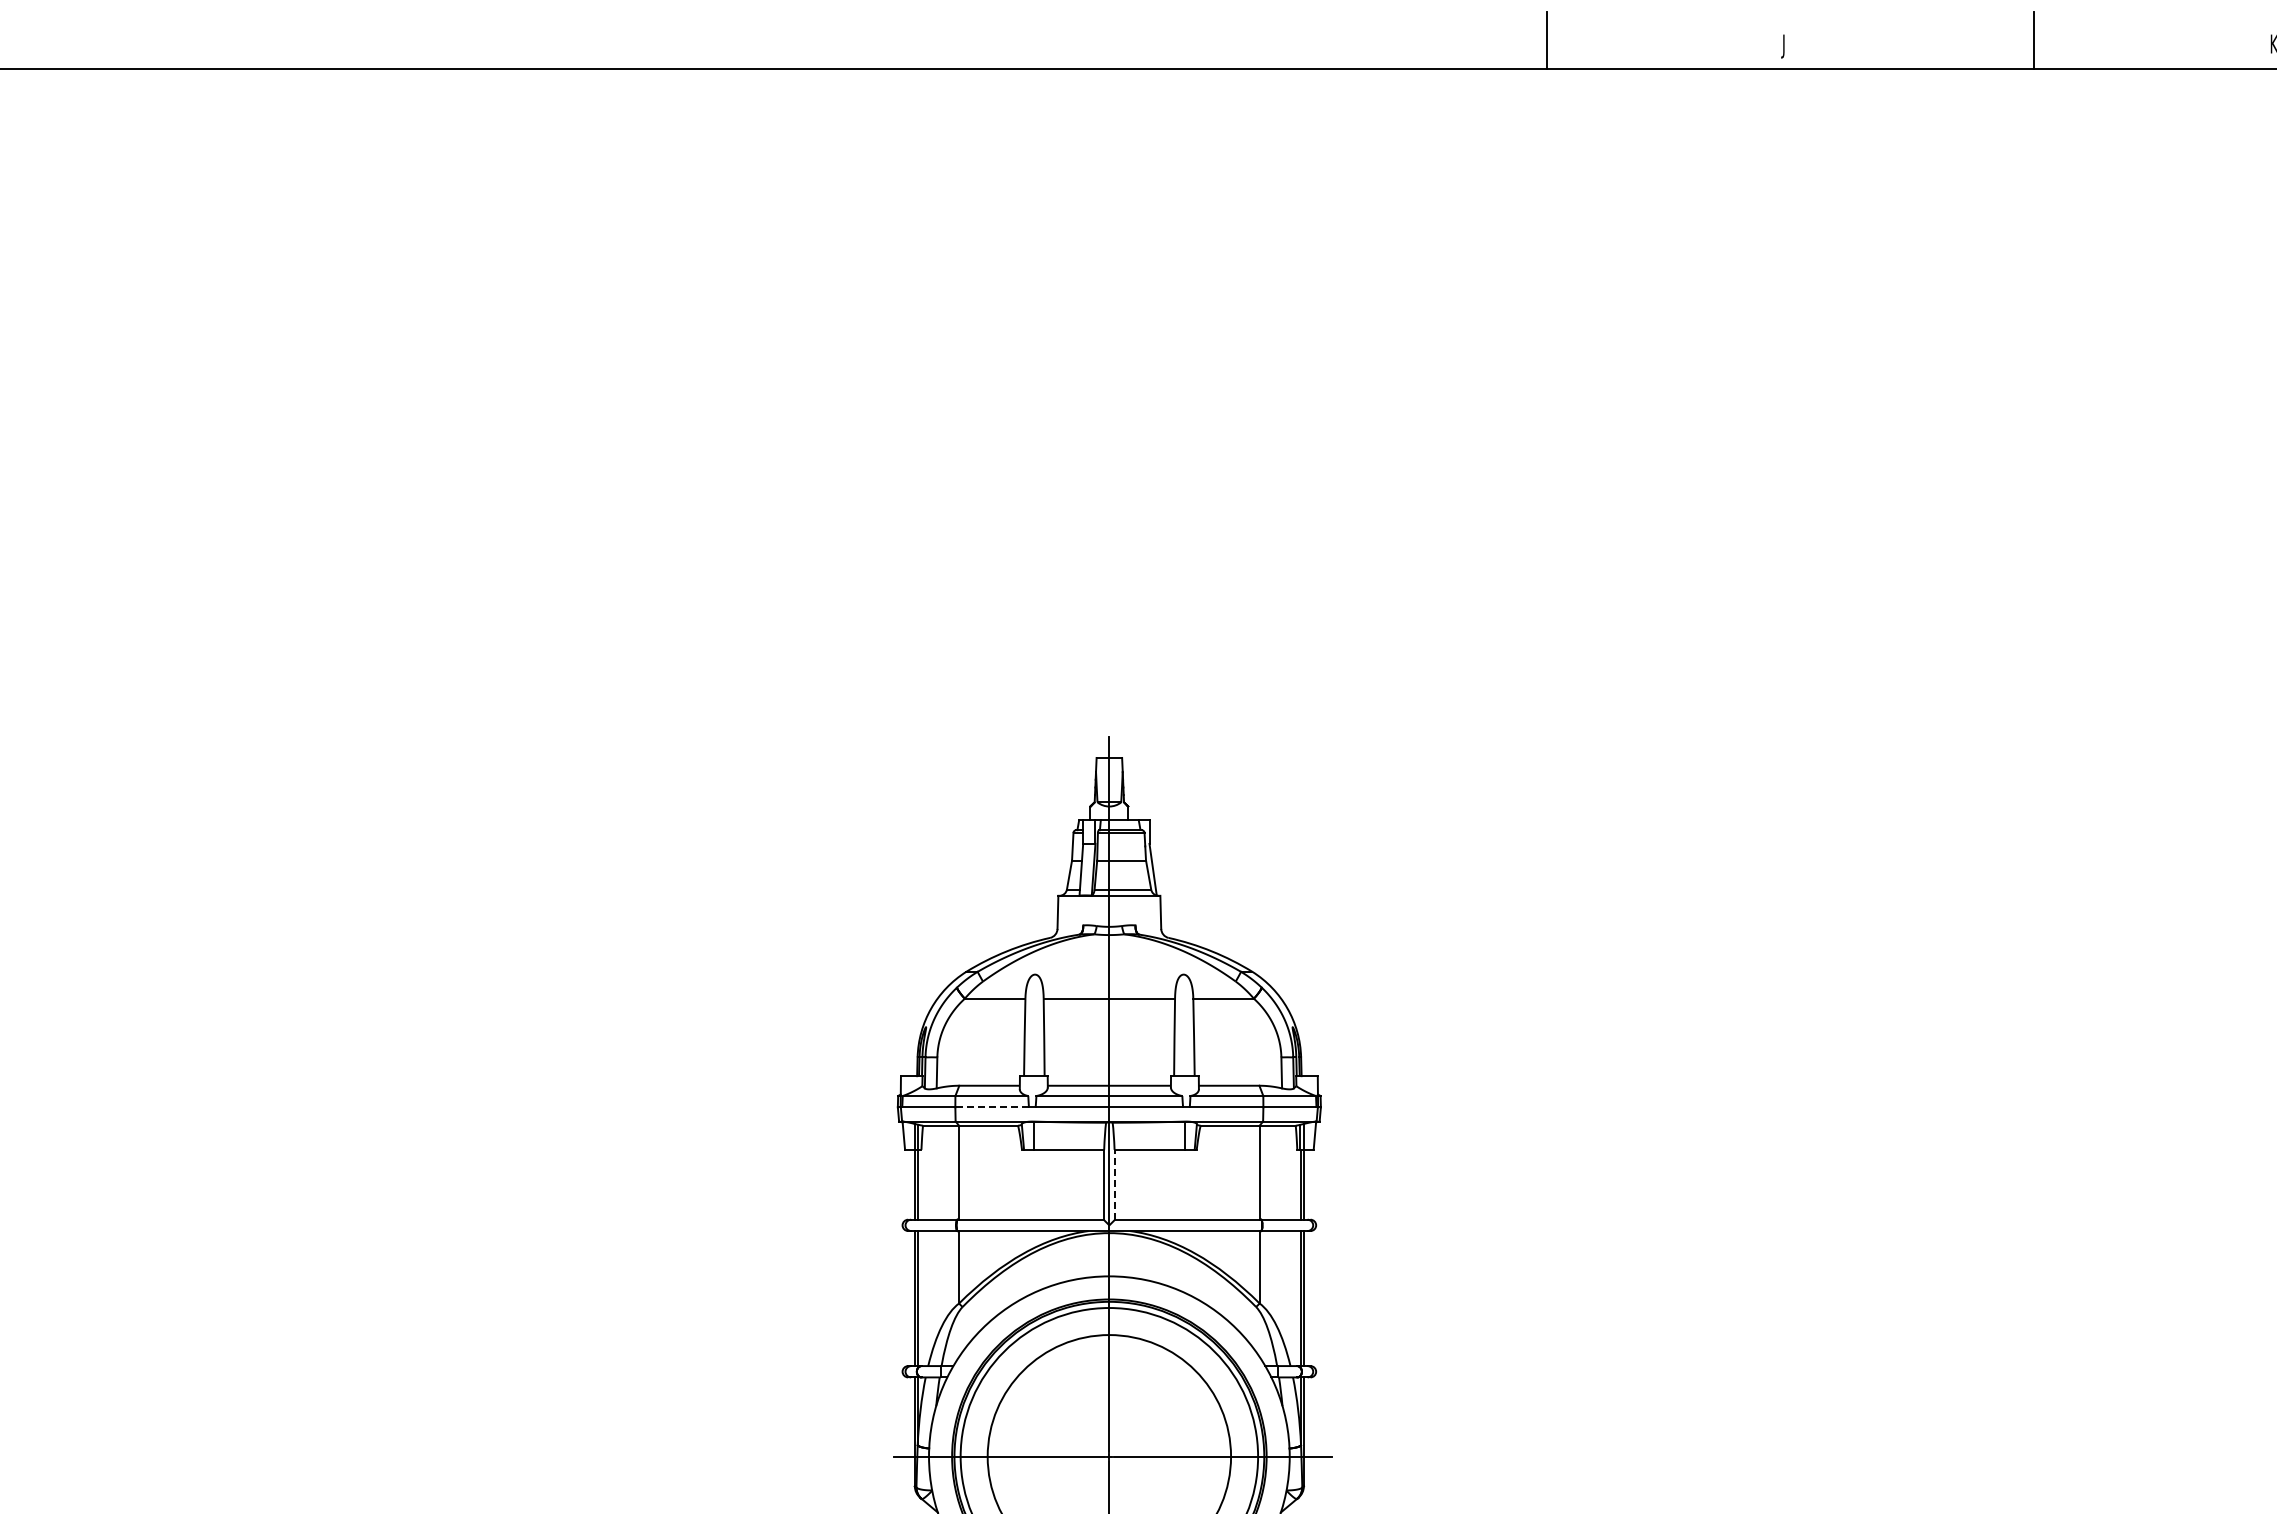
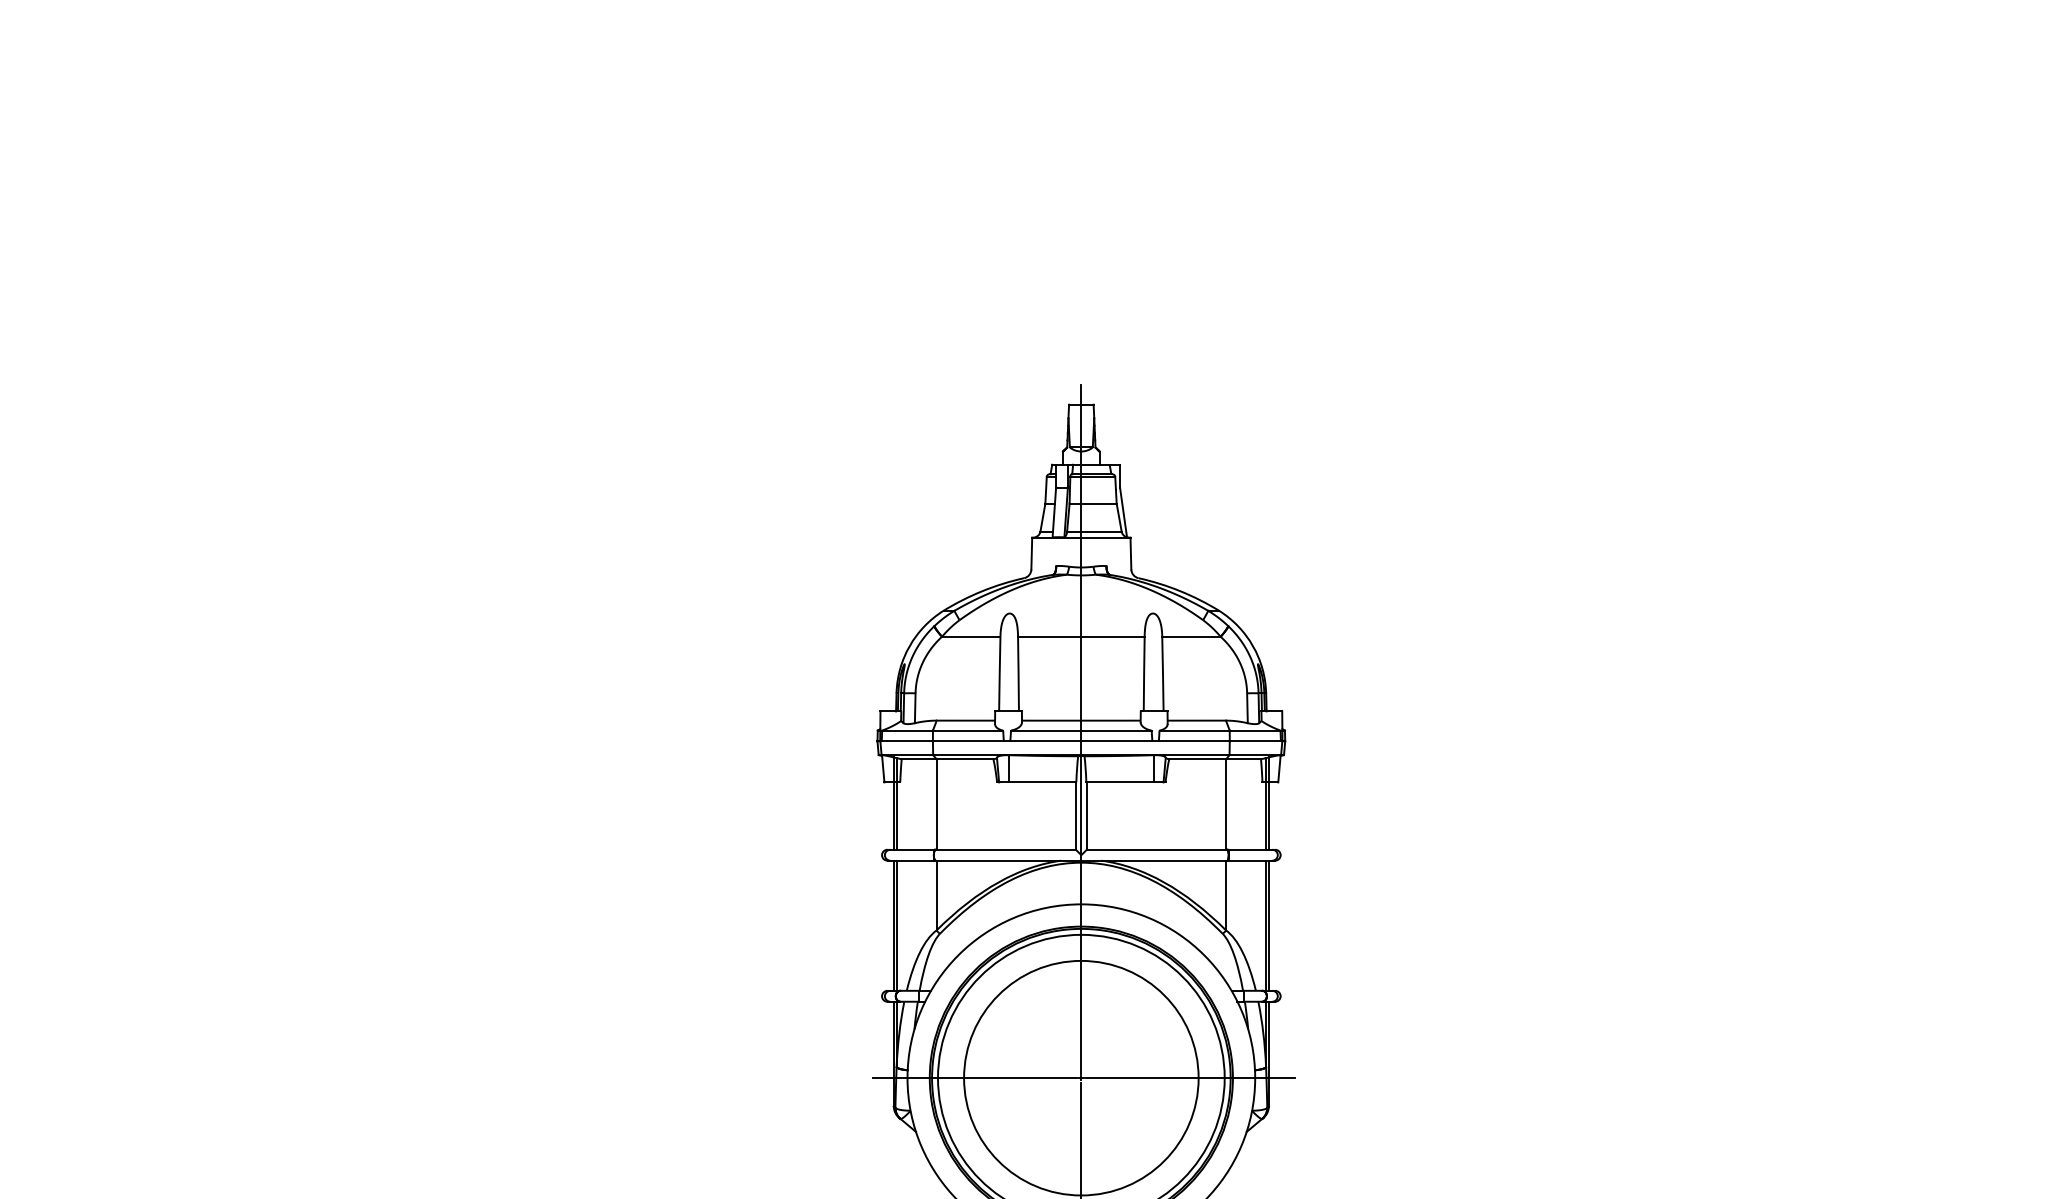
line: (992, 1107) -> (968, 741), dashed -> solid
line: (1115, 1184) -> (1087, 815), dashed -> solid

